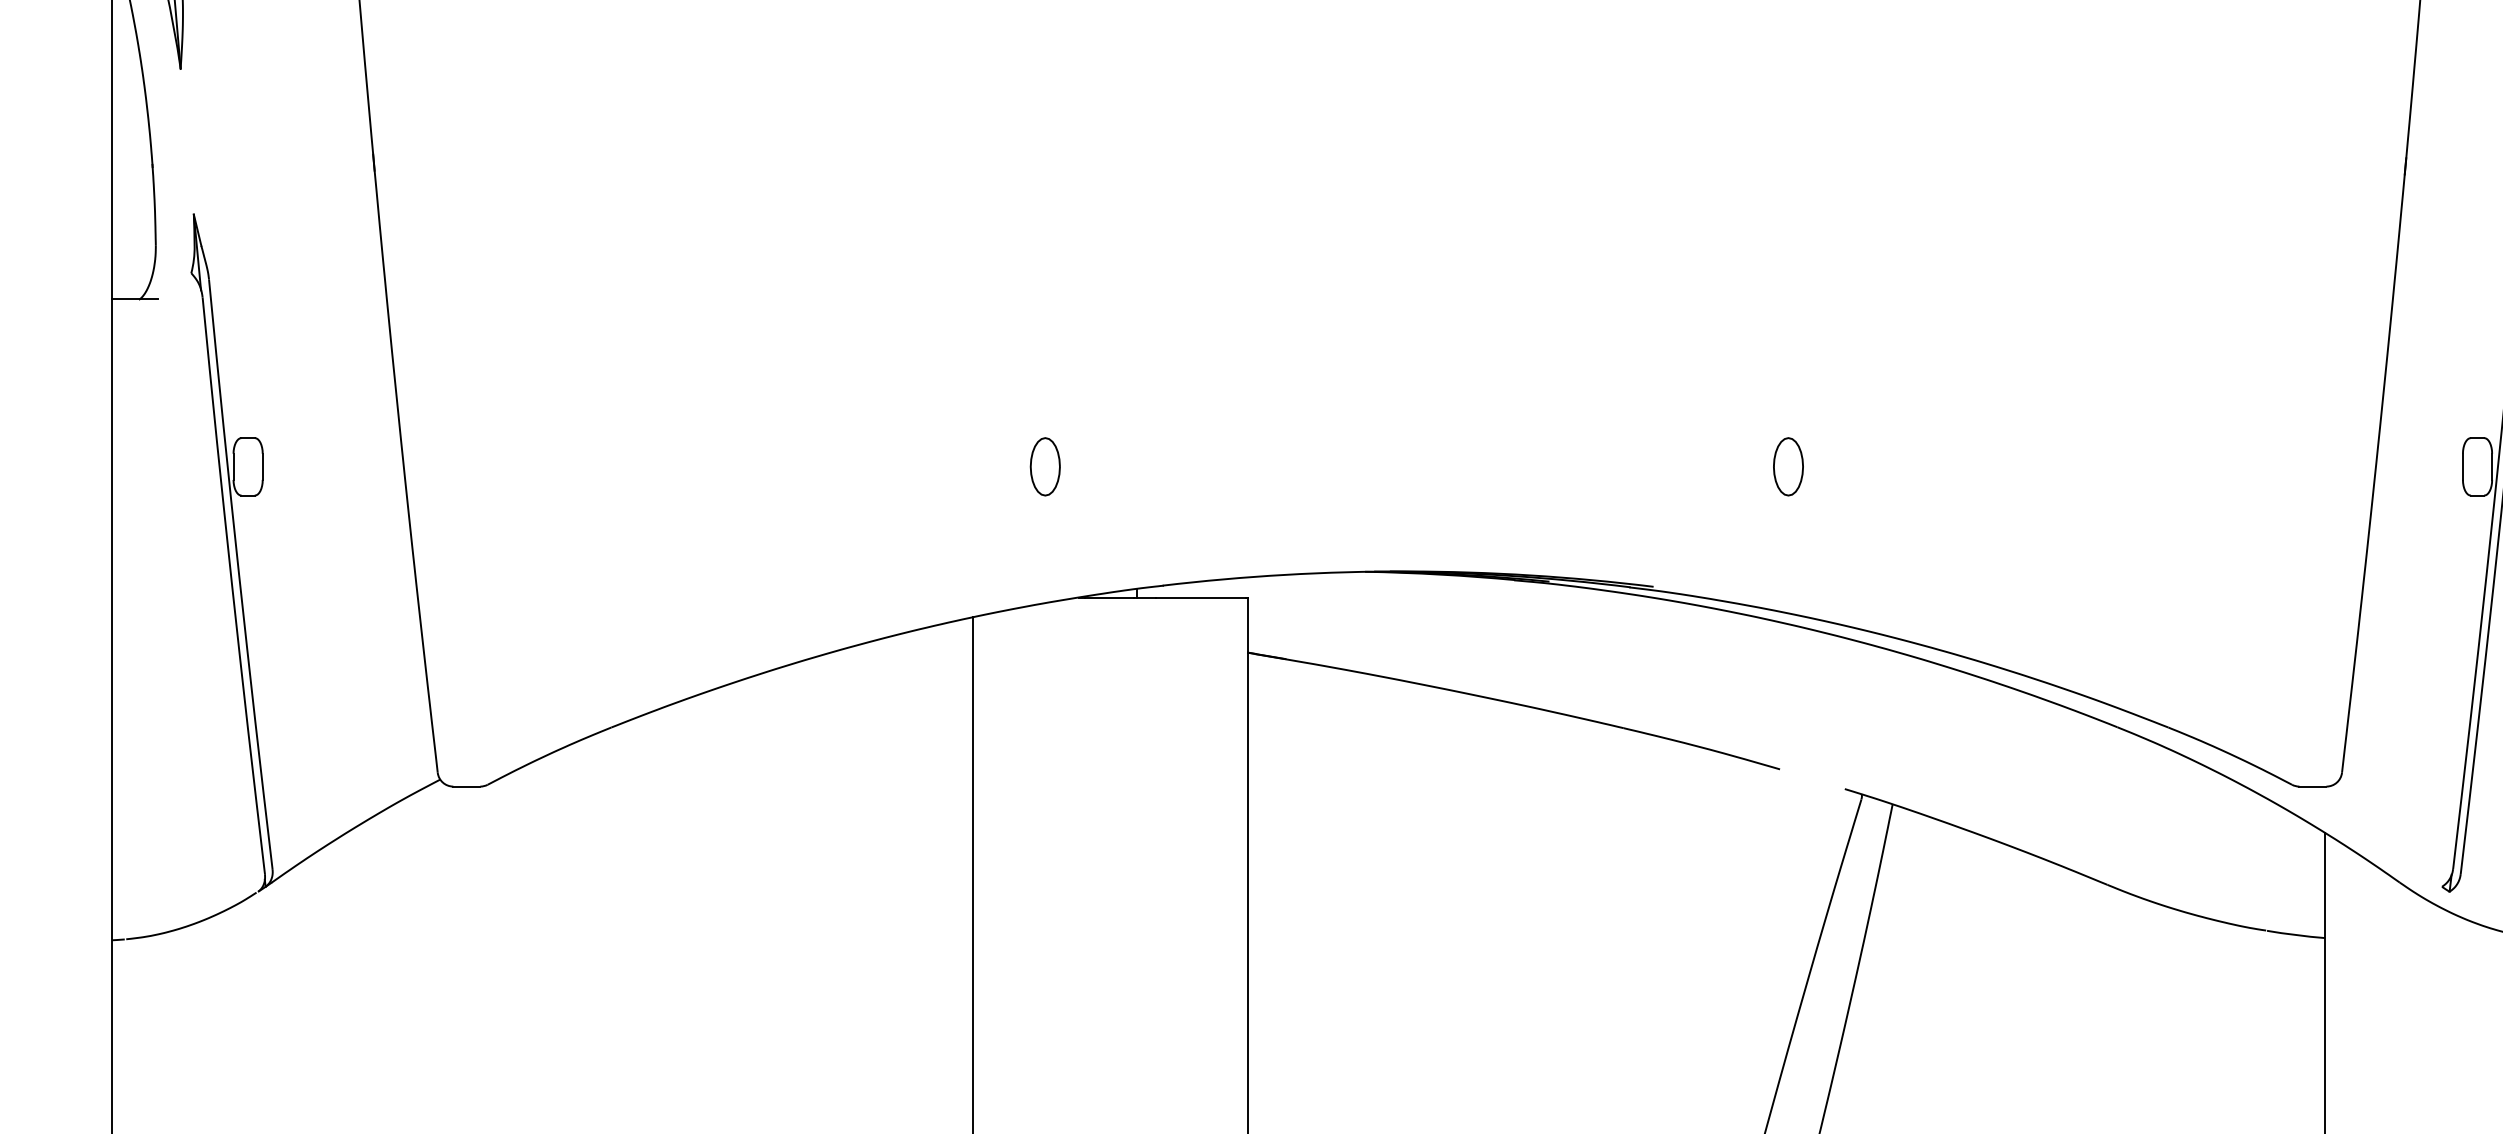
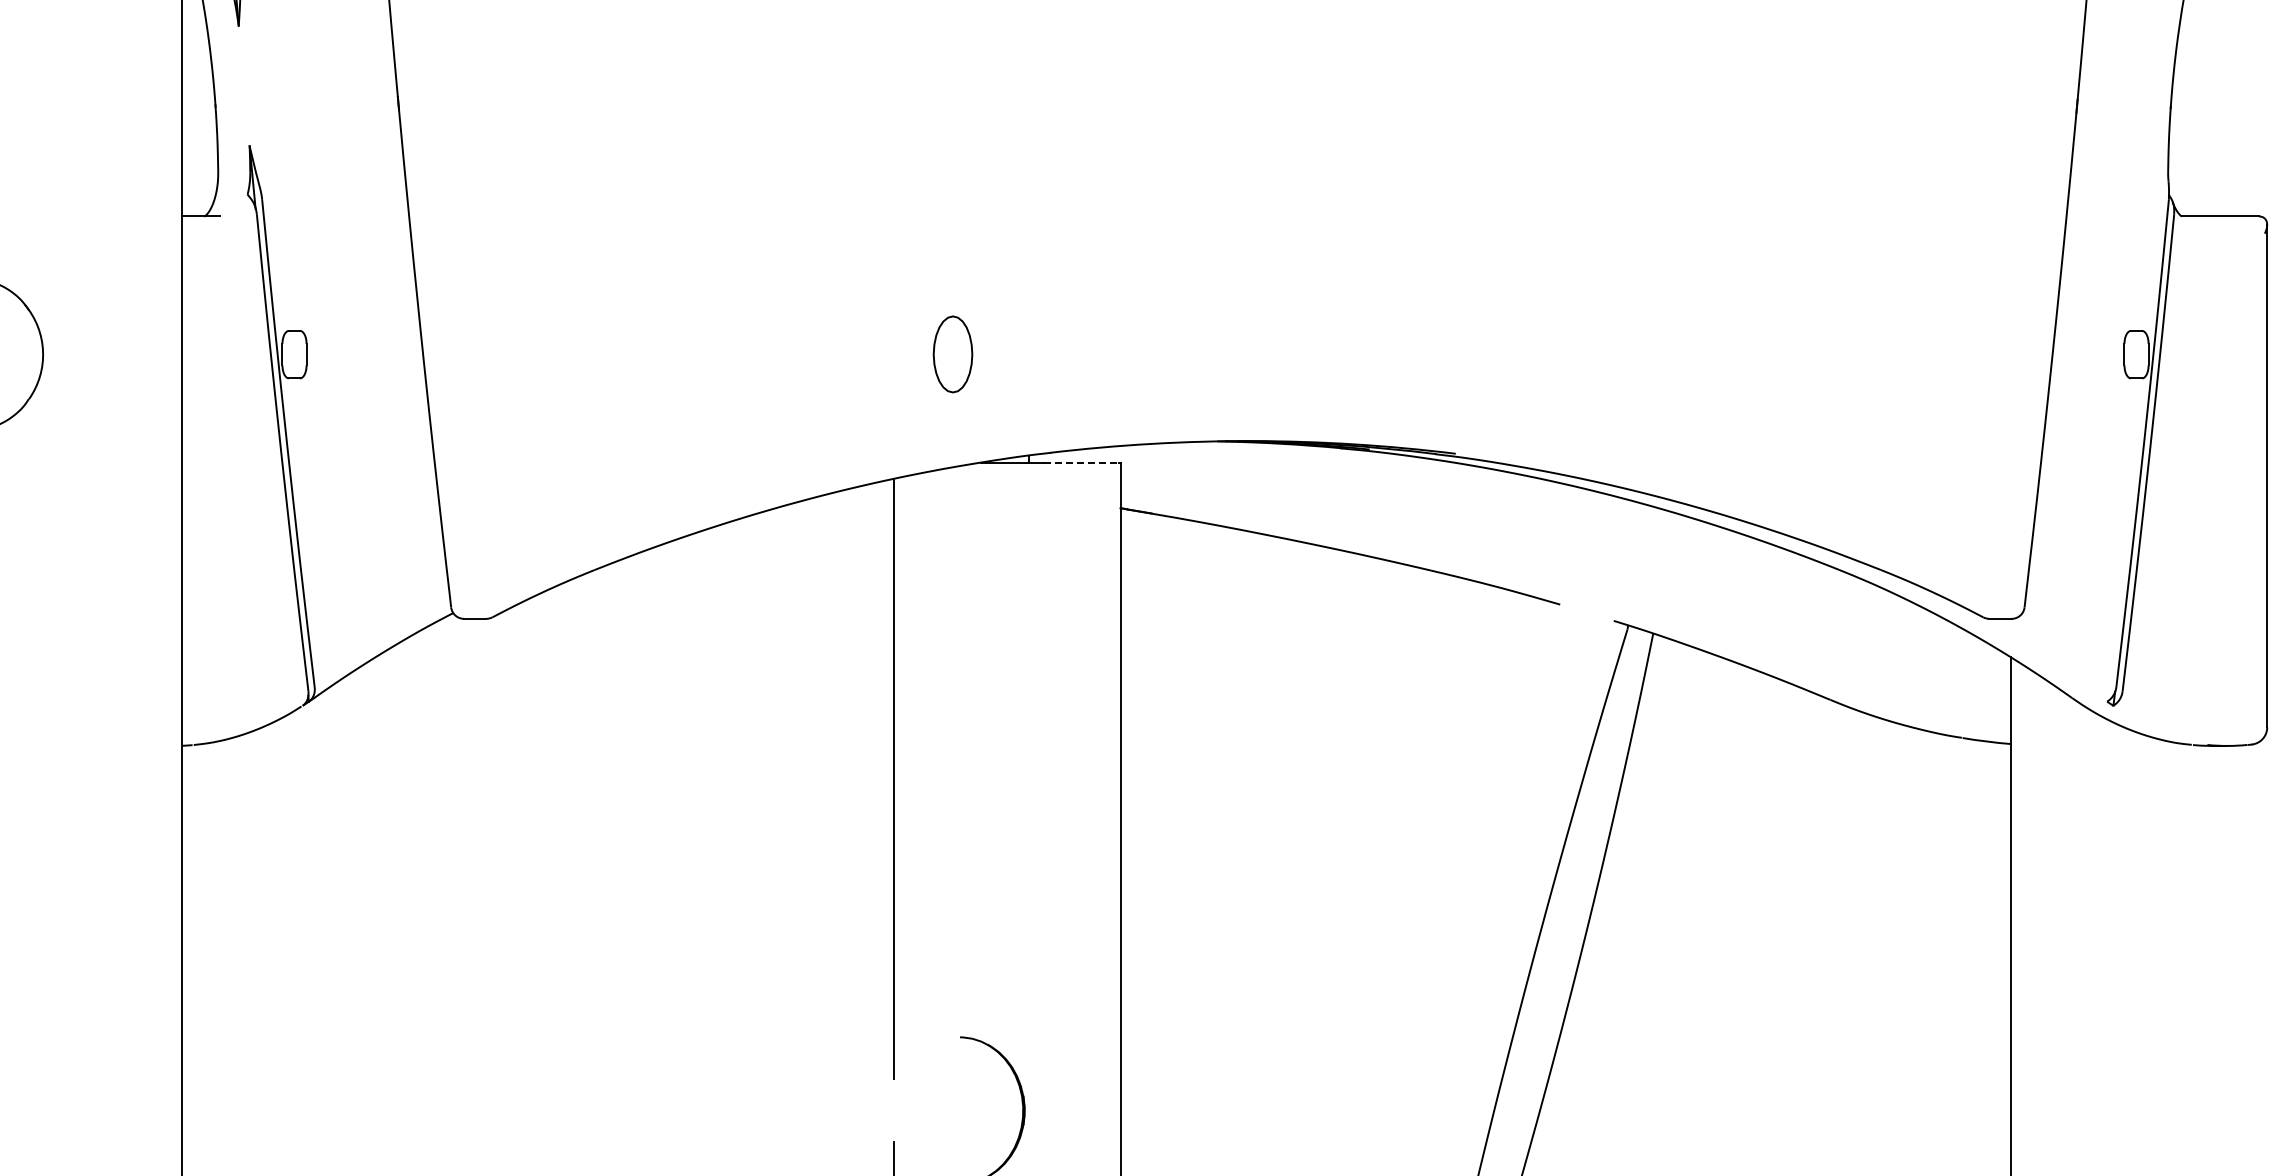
part: (1045, 466) -> (953, 354), size x1.6
part: (1788, 466) -> (1567, 354), removed
line: (1201, 597) -> (1082, 462), solid -> dashed

